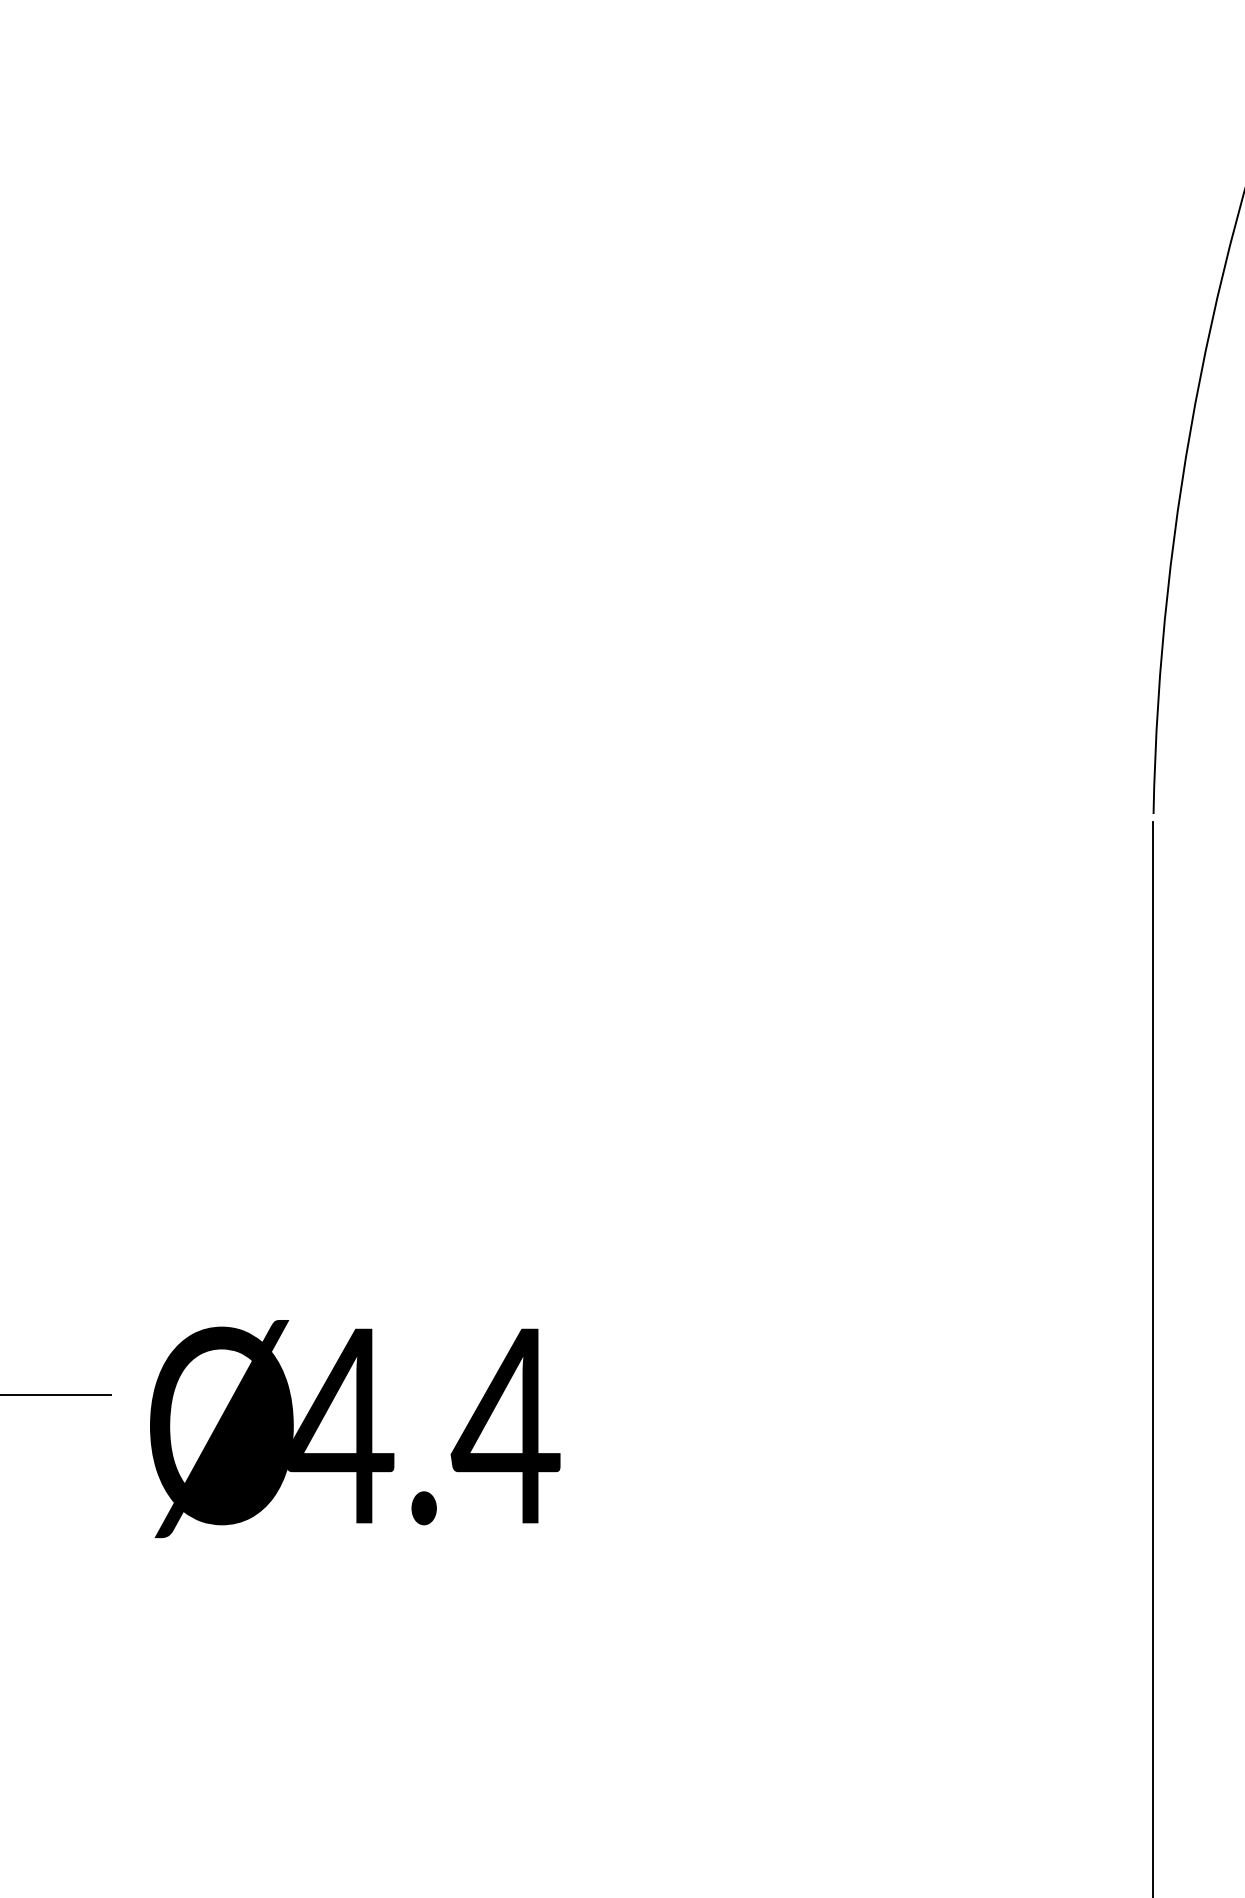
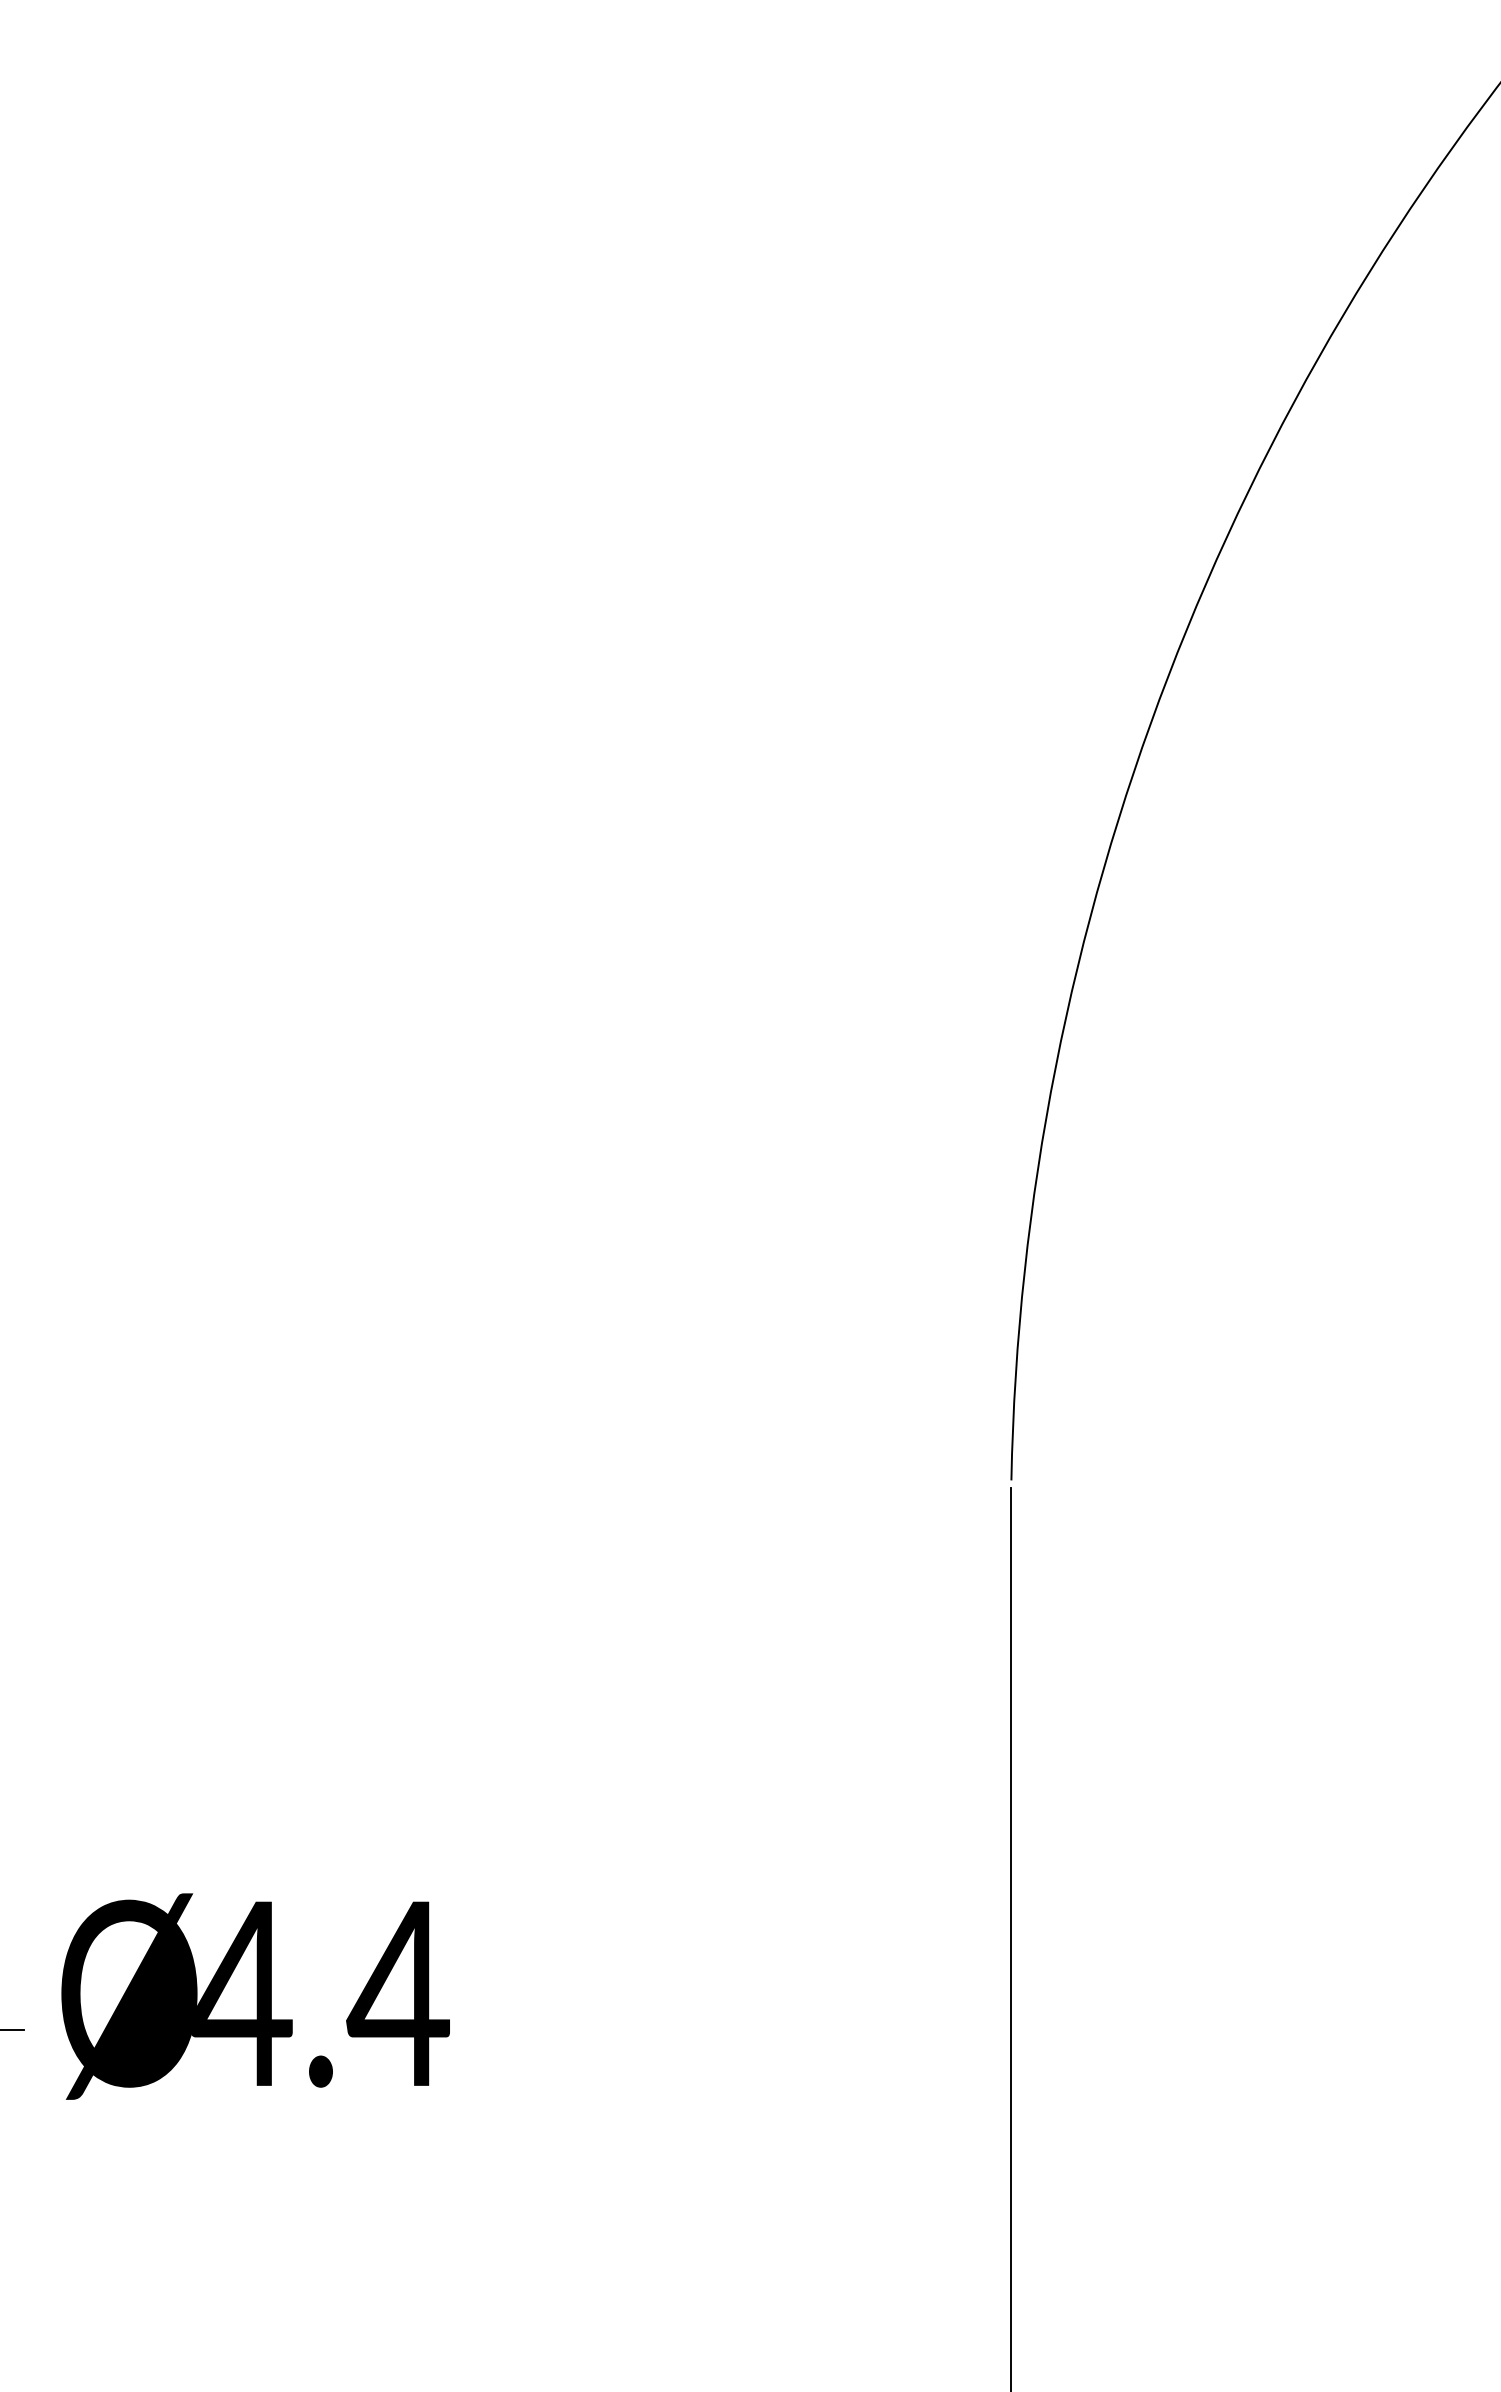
text: (355, 1428) -> (255, 1996), moved

